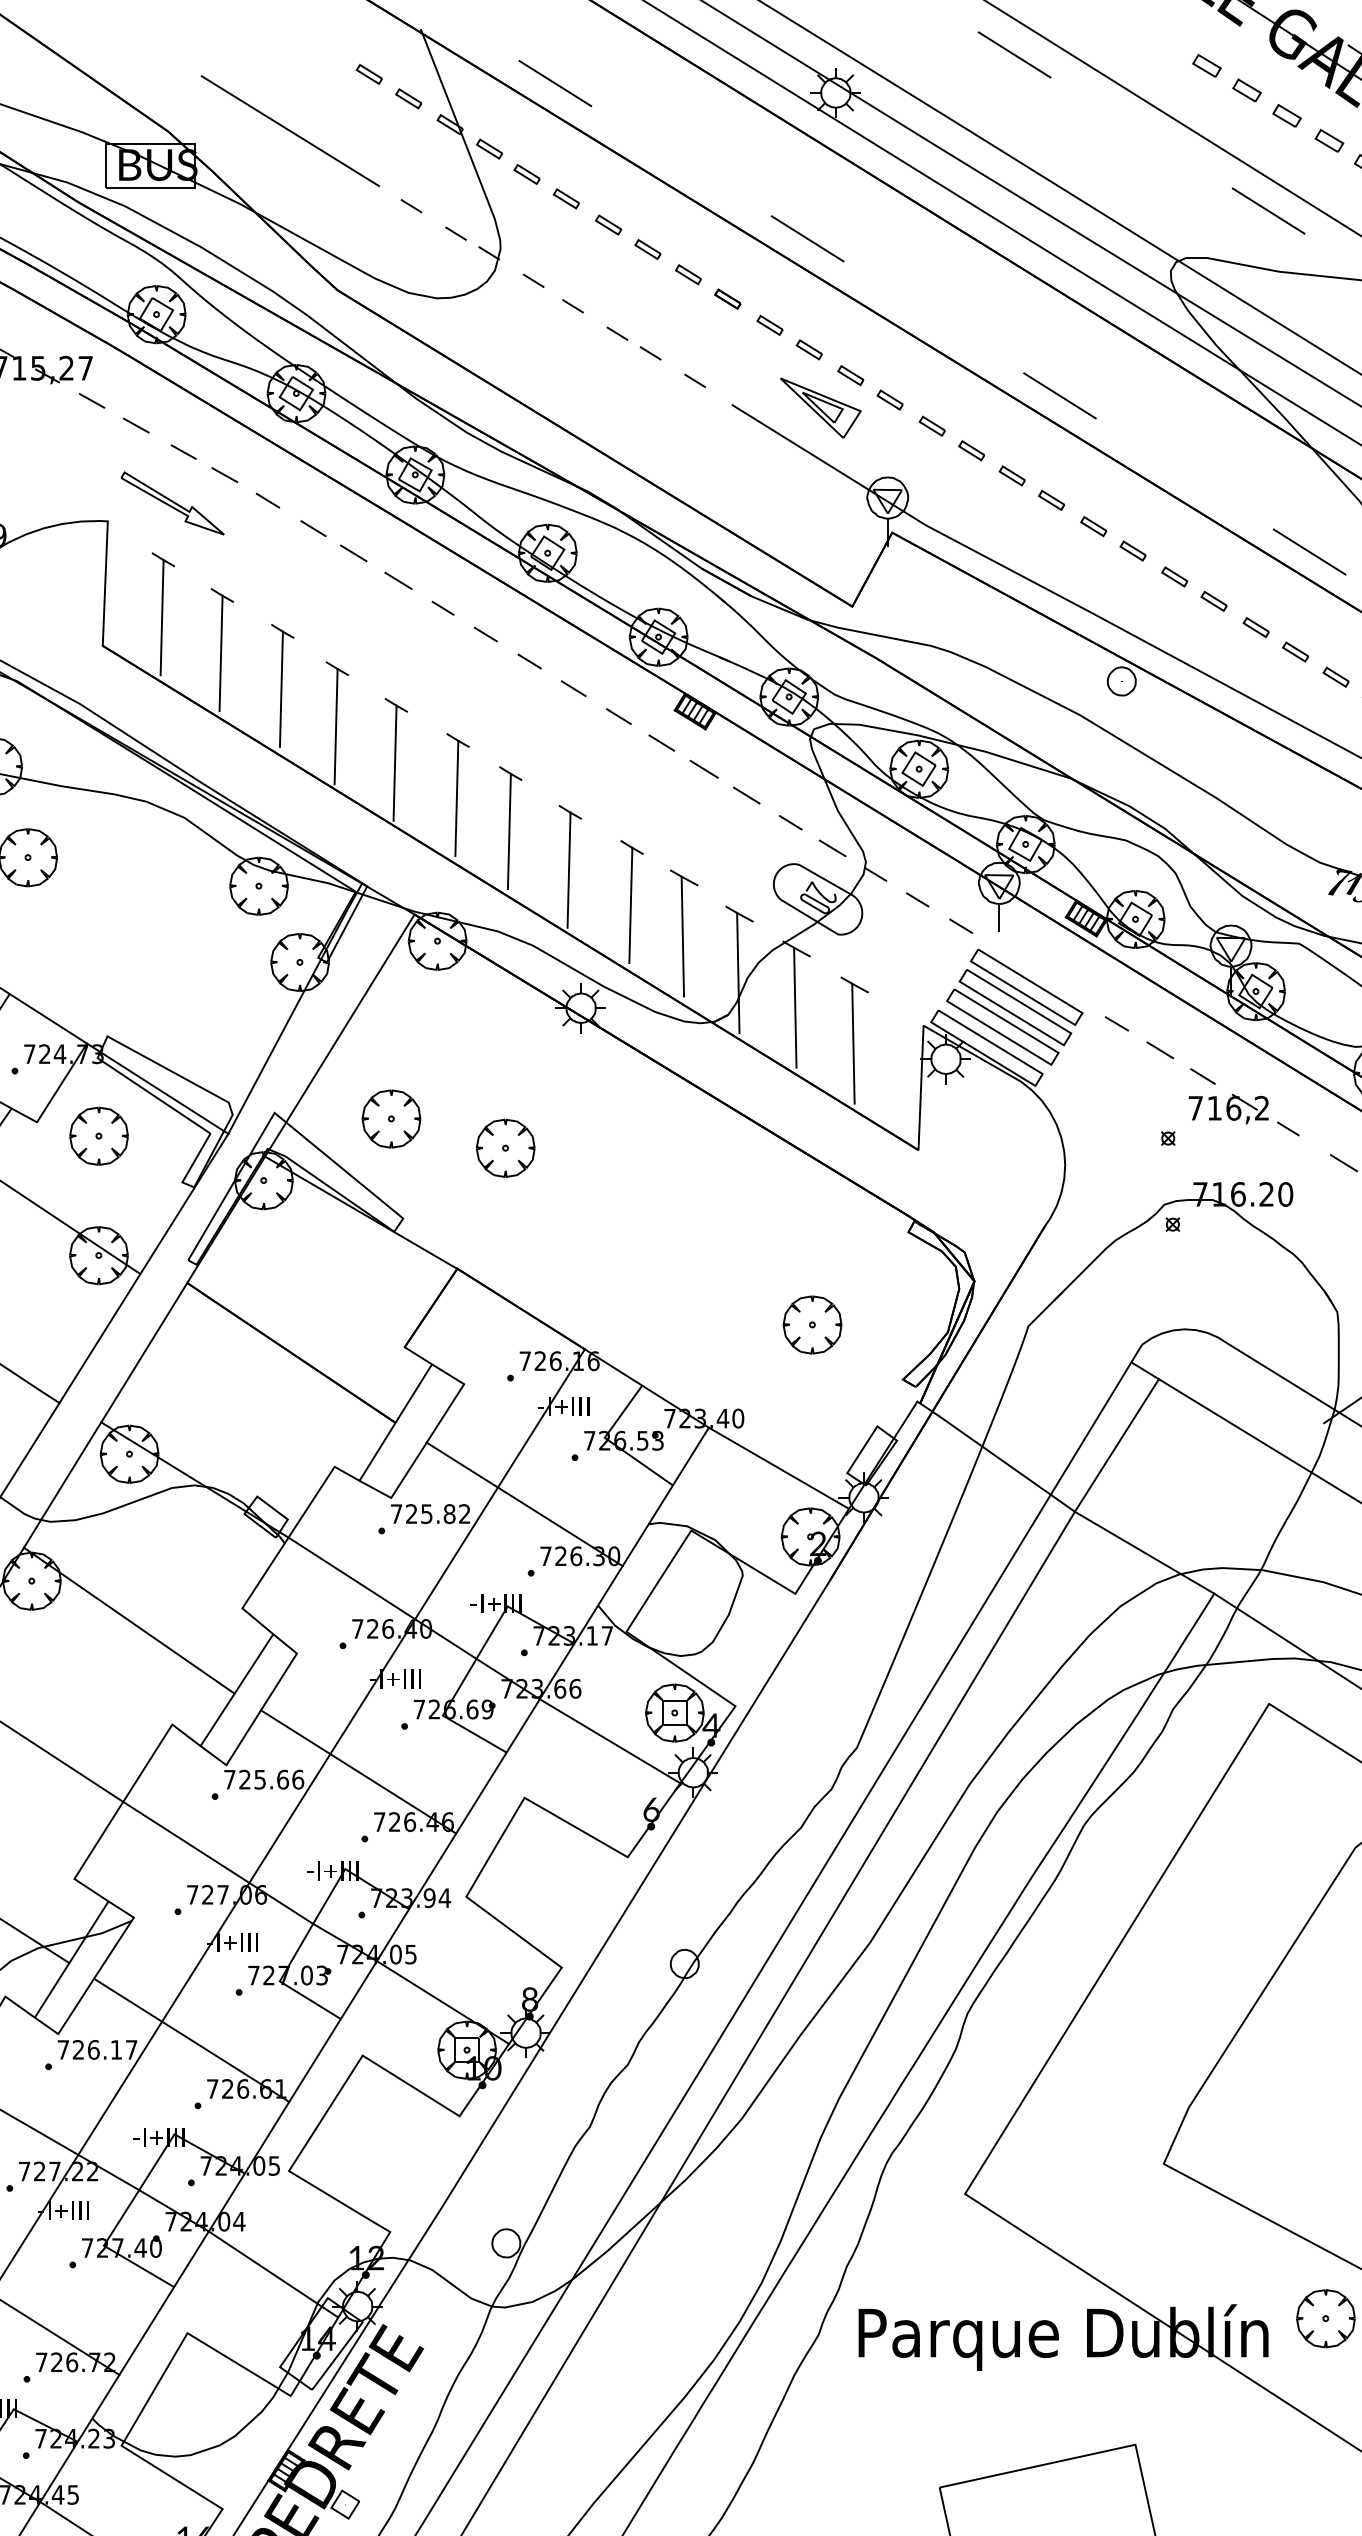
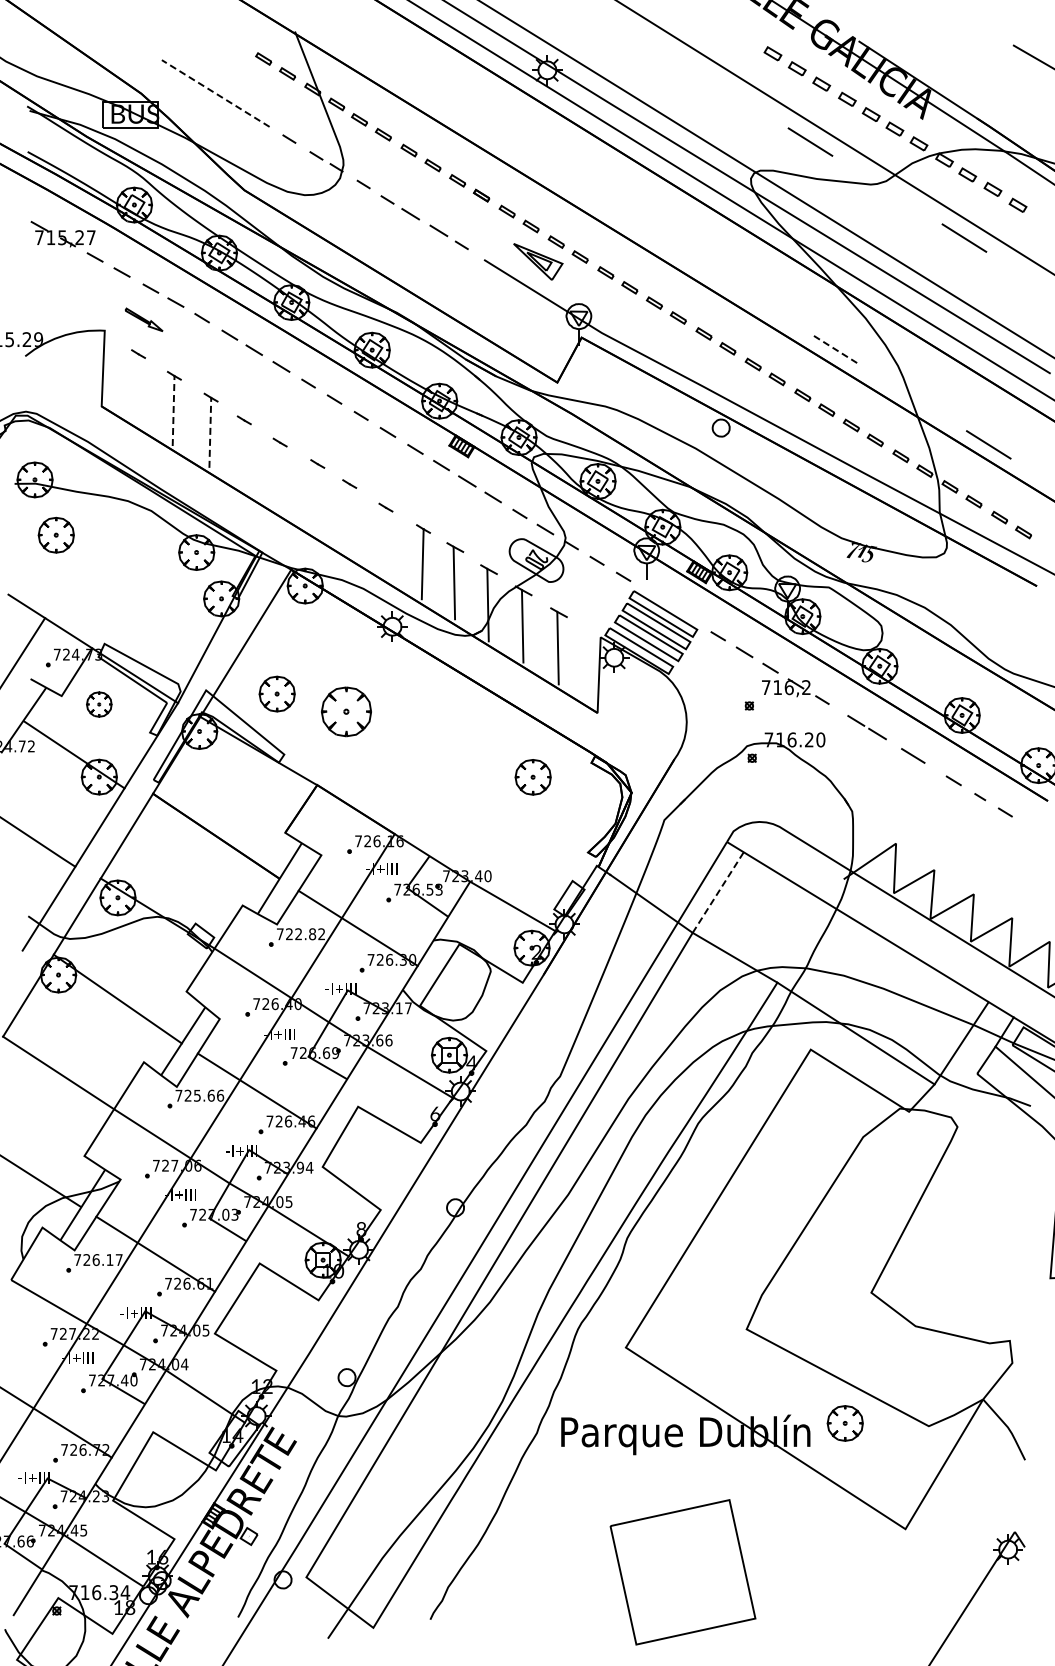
line: (1013, 53) -> (655, 46), removed
line: (554, 83) -> (376, 64), removed
line: (289, 131) -> (215, 93), solid -> dashed
line: (806, 238) -> (529, 158), removed
part: (633, 343) -> (424, 222), size x1.4
line: (1059, 395) -> (683, 254), removed
part: (171, 502) -> (143, 319), size x0.6
line: (1309, 552) -> (835, 349), solid -> dashed
line: (161, 617) -> (137, 389), removed
line: (220, 652) -> (173, 410), solid -> dashed
line: (281, 688) -> (210, 432), solid -> dashed
line: (336, 726) -> (243, 455), removed
line: (395, 762) -> (279, 477), removed
line: (456, 798) -> (316, 499), removed
line: (508, 831) -> (348, 519), removed
line: (569, 869) -> (385, 542), removed
part: (97, 1136) -> (98, 704), size x0.7
part: (505, 1147) -> (346, 711), size x1.4
part: (811, 1325) -> (532, 777), moved
line: (1117, 1445) -> (718, 892), solid -> dashed
text: (426, 1514) -> (298, 934), 725.82 -> 722.82

